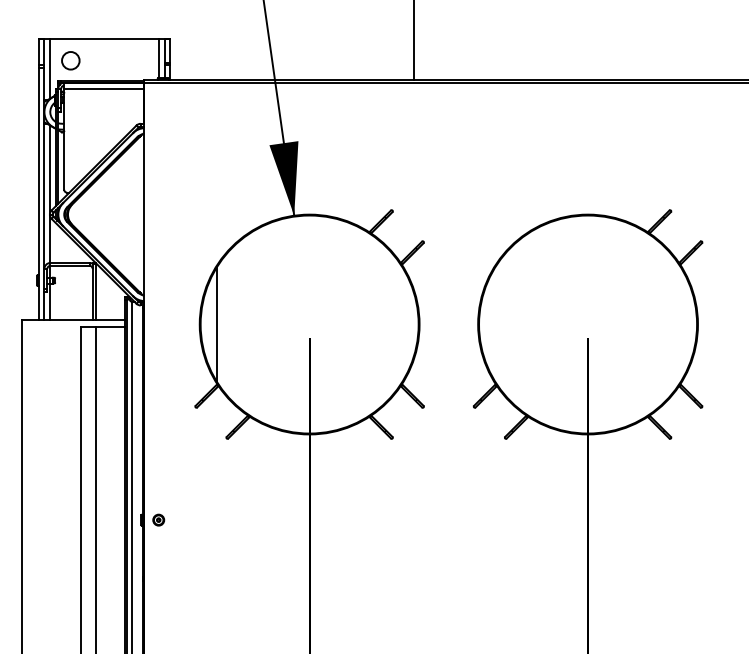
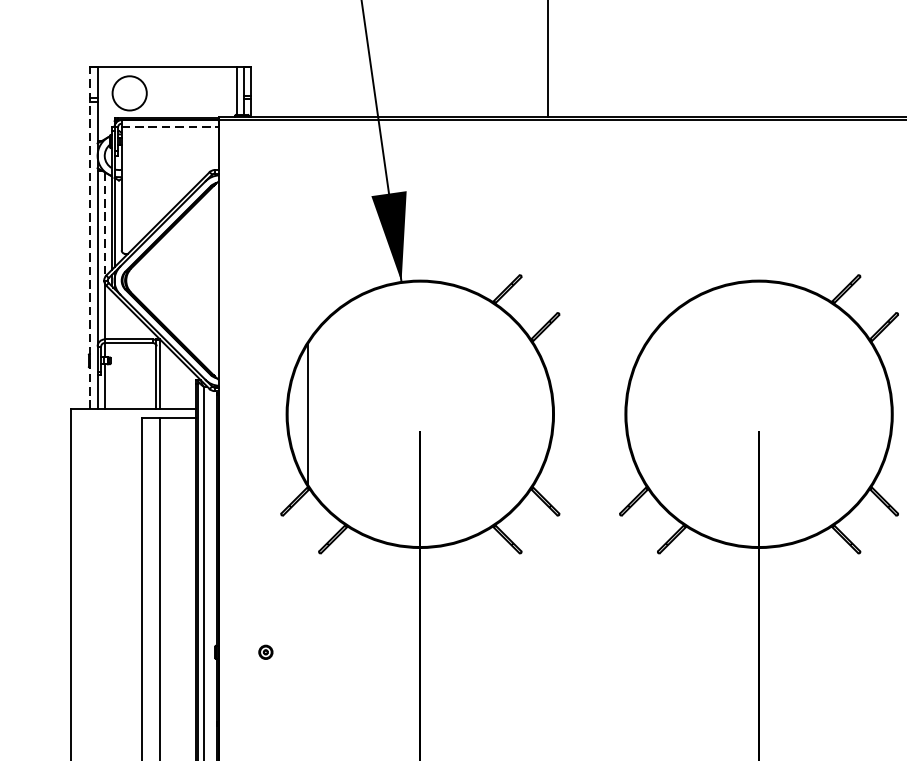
circle: (70, 60) -> (129, 93), size x1.6
line: (50, 68) -> (104, 102), removed
line: (104, 88) -> (170, 127), solid -> dashed
line: (50, 169) -> (104, 225), solid -> dashed
line: (38, 179) -> (90, 237), solid -> dashed
part: (158, 519) -> (265, 651), moved

